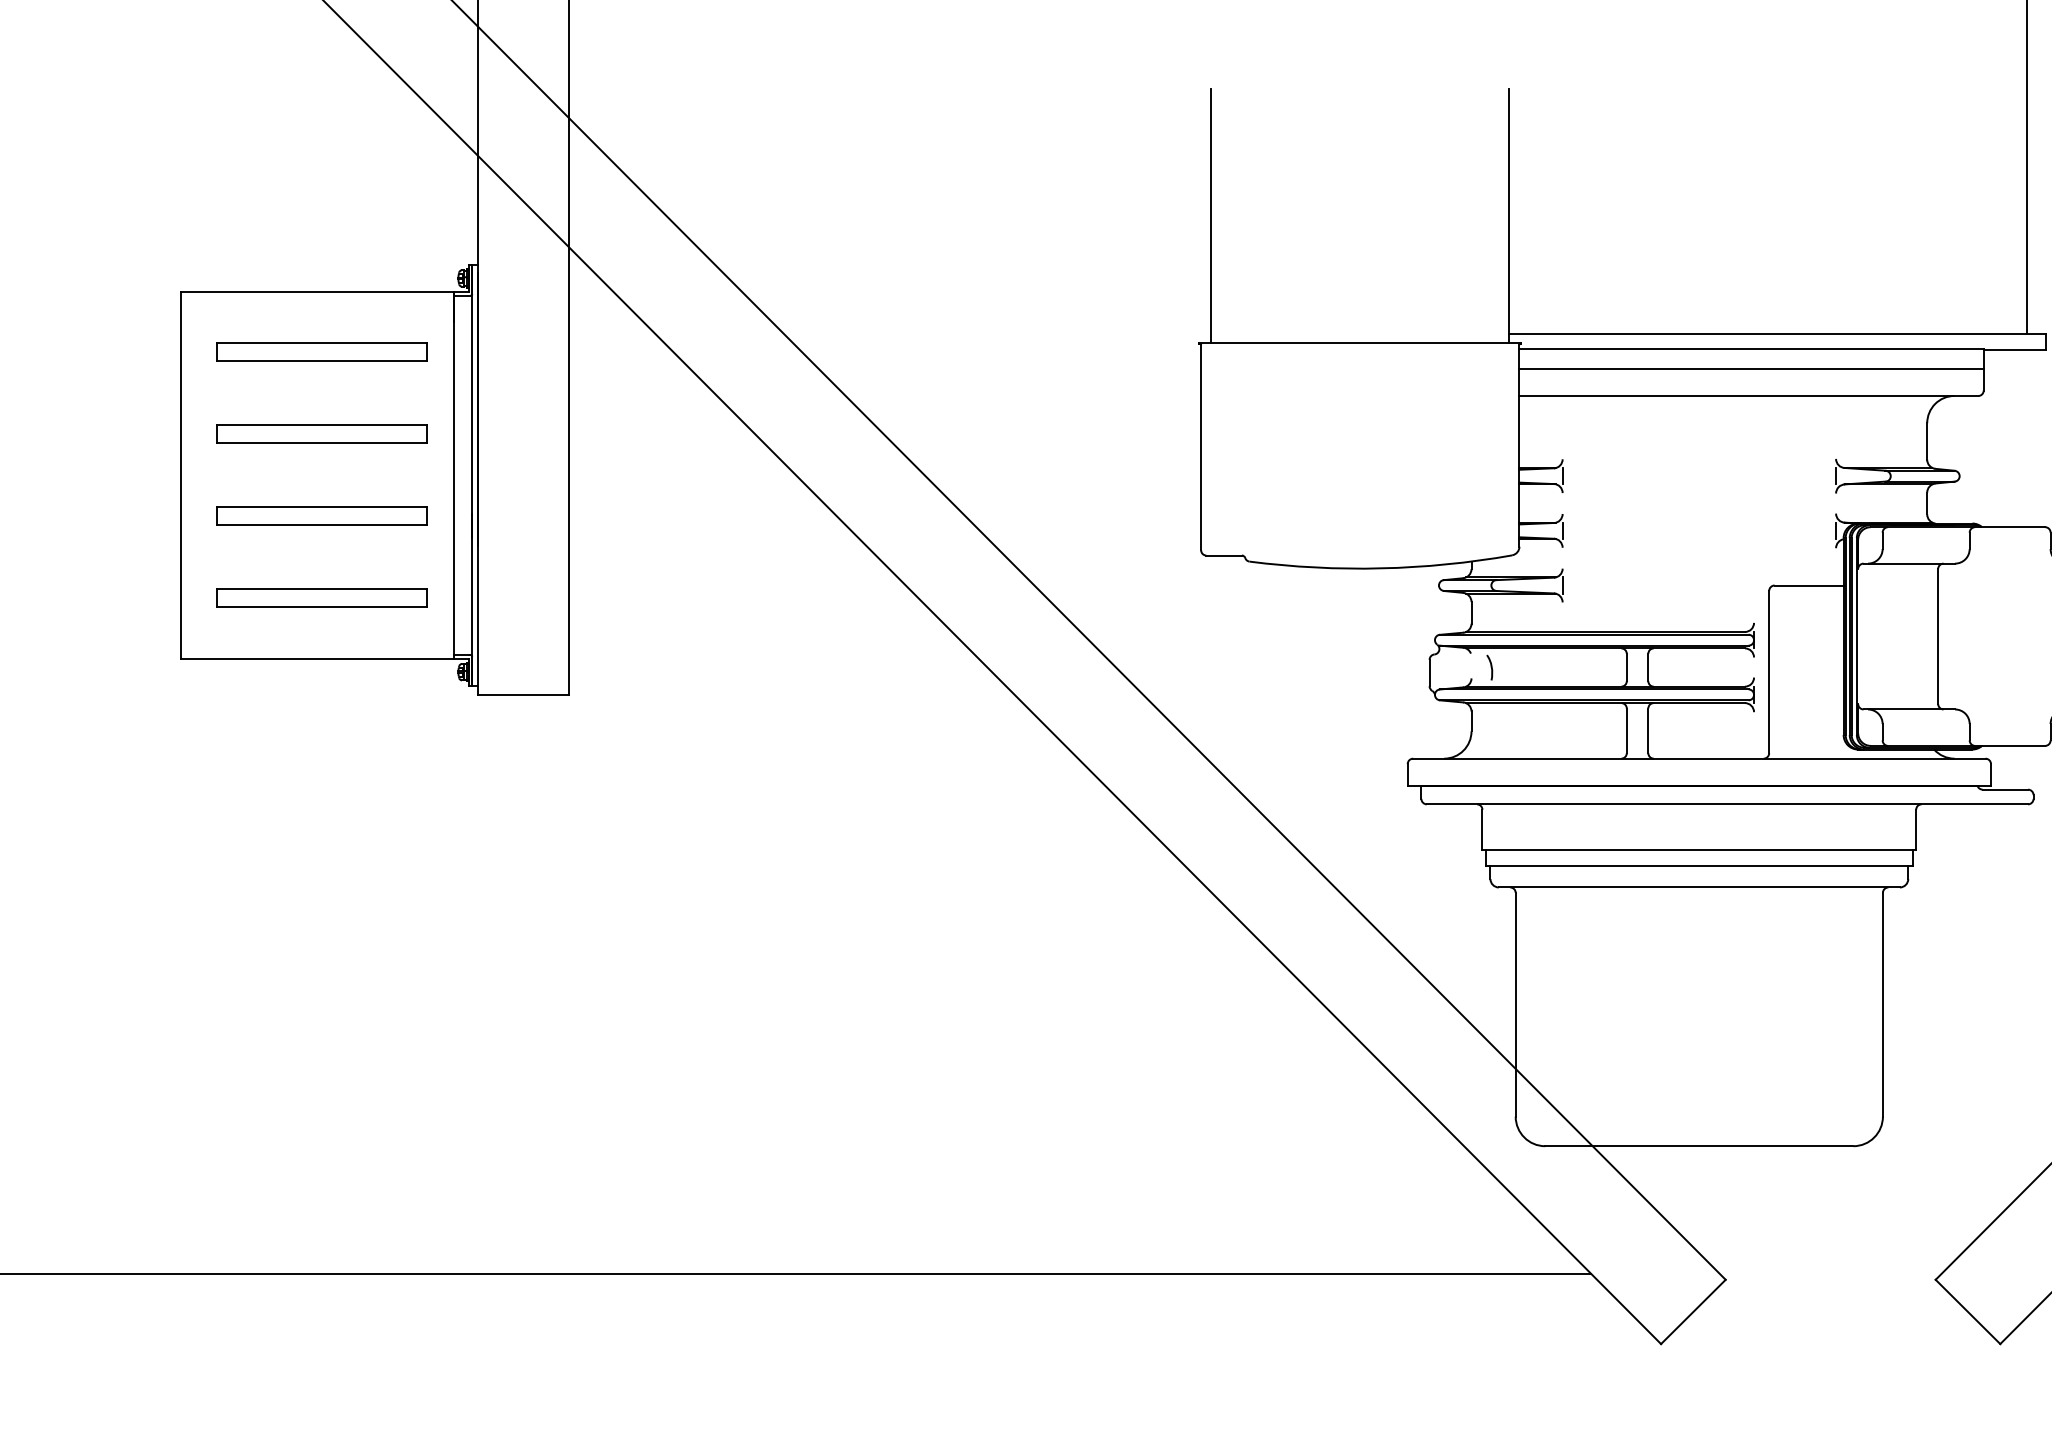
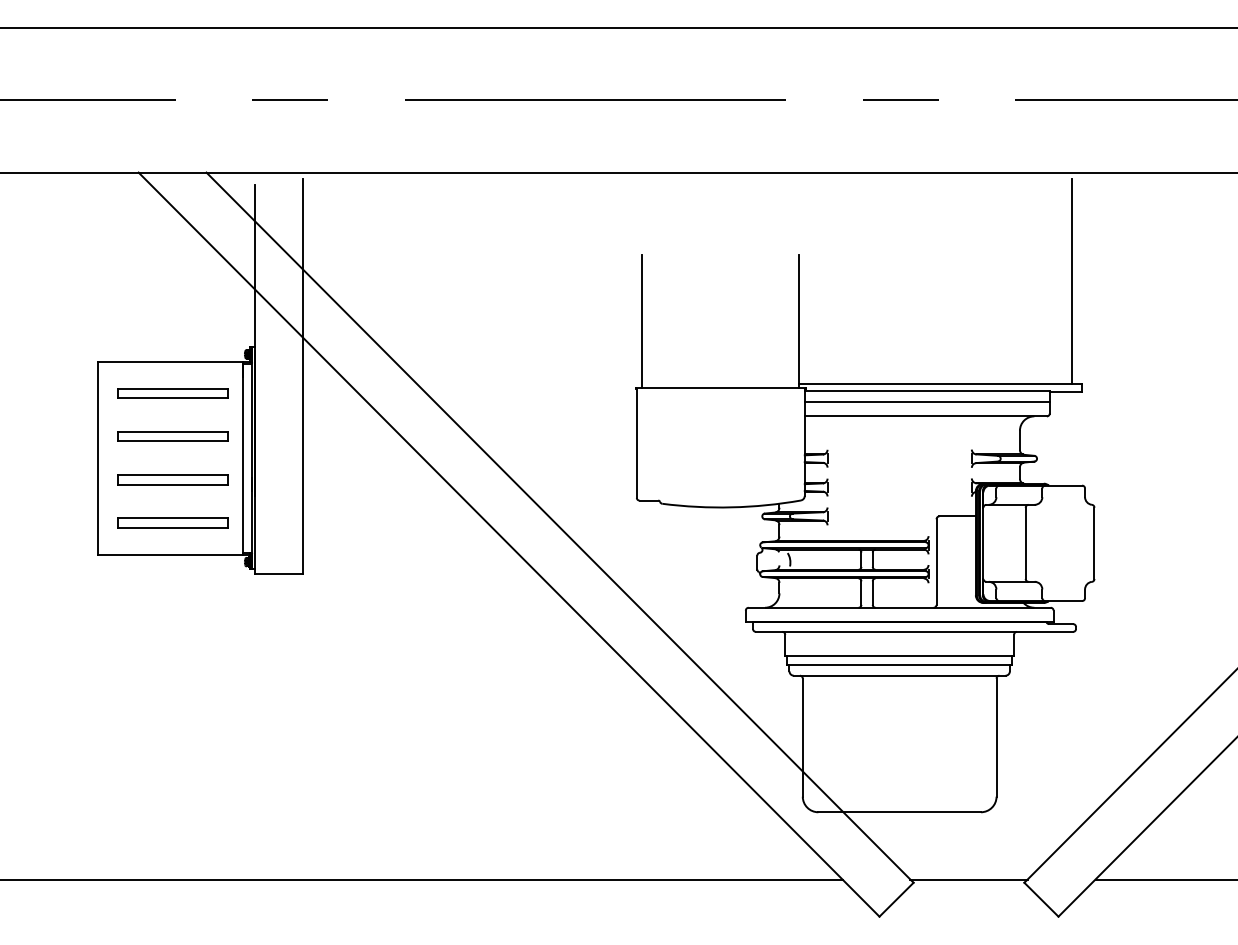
line: (1829, 1273) -> (968, 879), added

